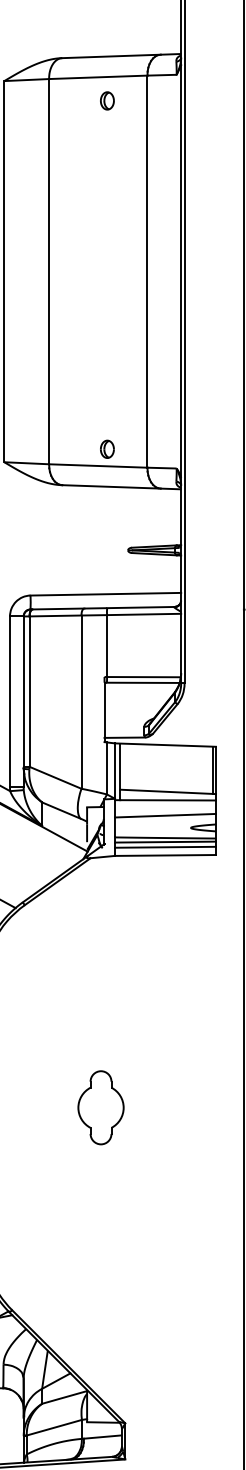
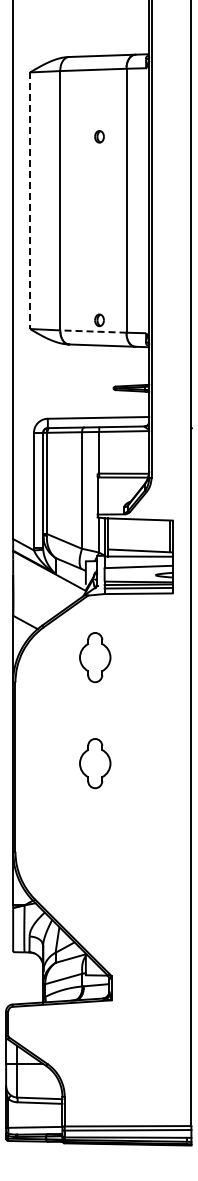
part: (107, 100) -> (99, 136), moved
line: (4, 272) -> (30, 201), solid -> dashed
line: (96, 465) -> (92, 331), solid -> dashed
part: (101, 950) -> (95, 657), added

